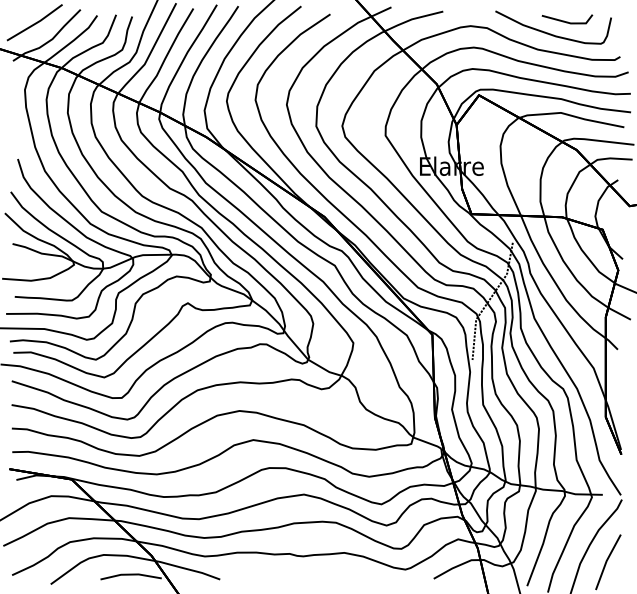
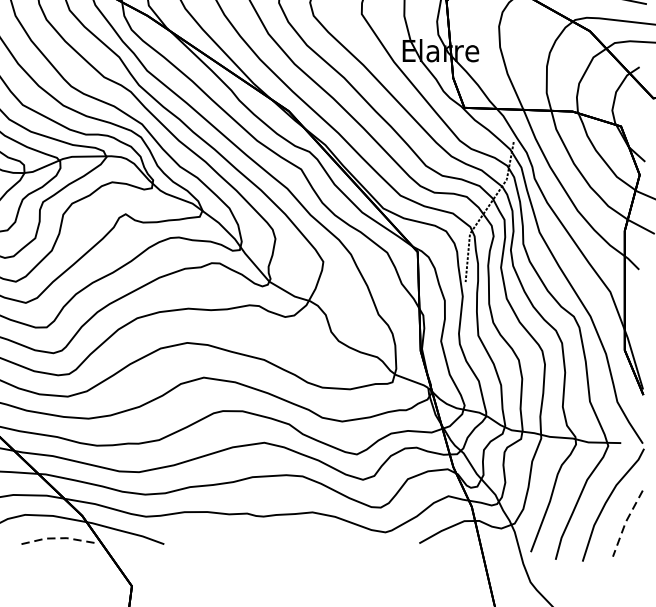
line: (606, 561) -> (625, 522), solid -> dashed
line: (130, 574) -> (57, 538), solid -> dashed

